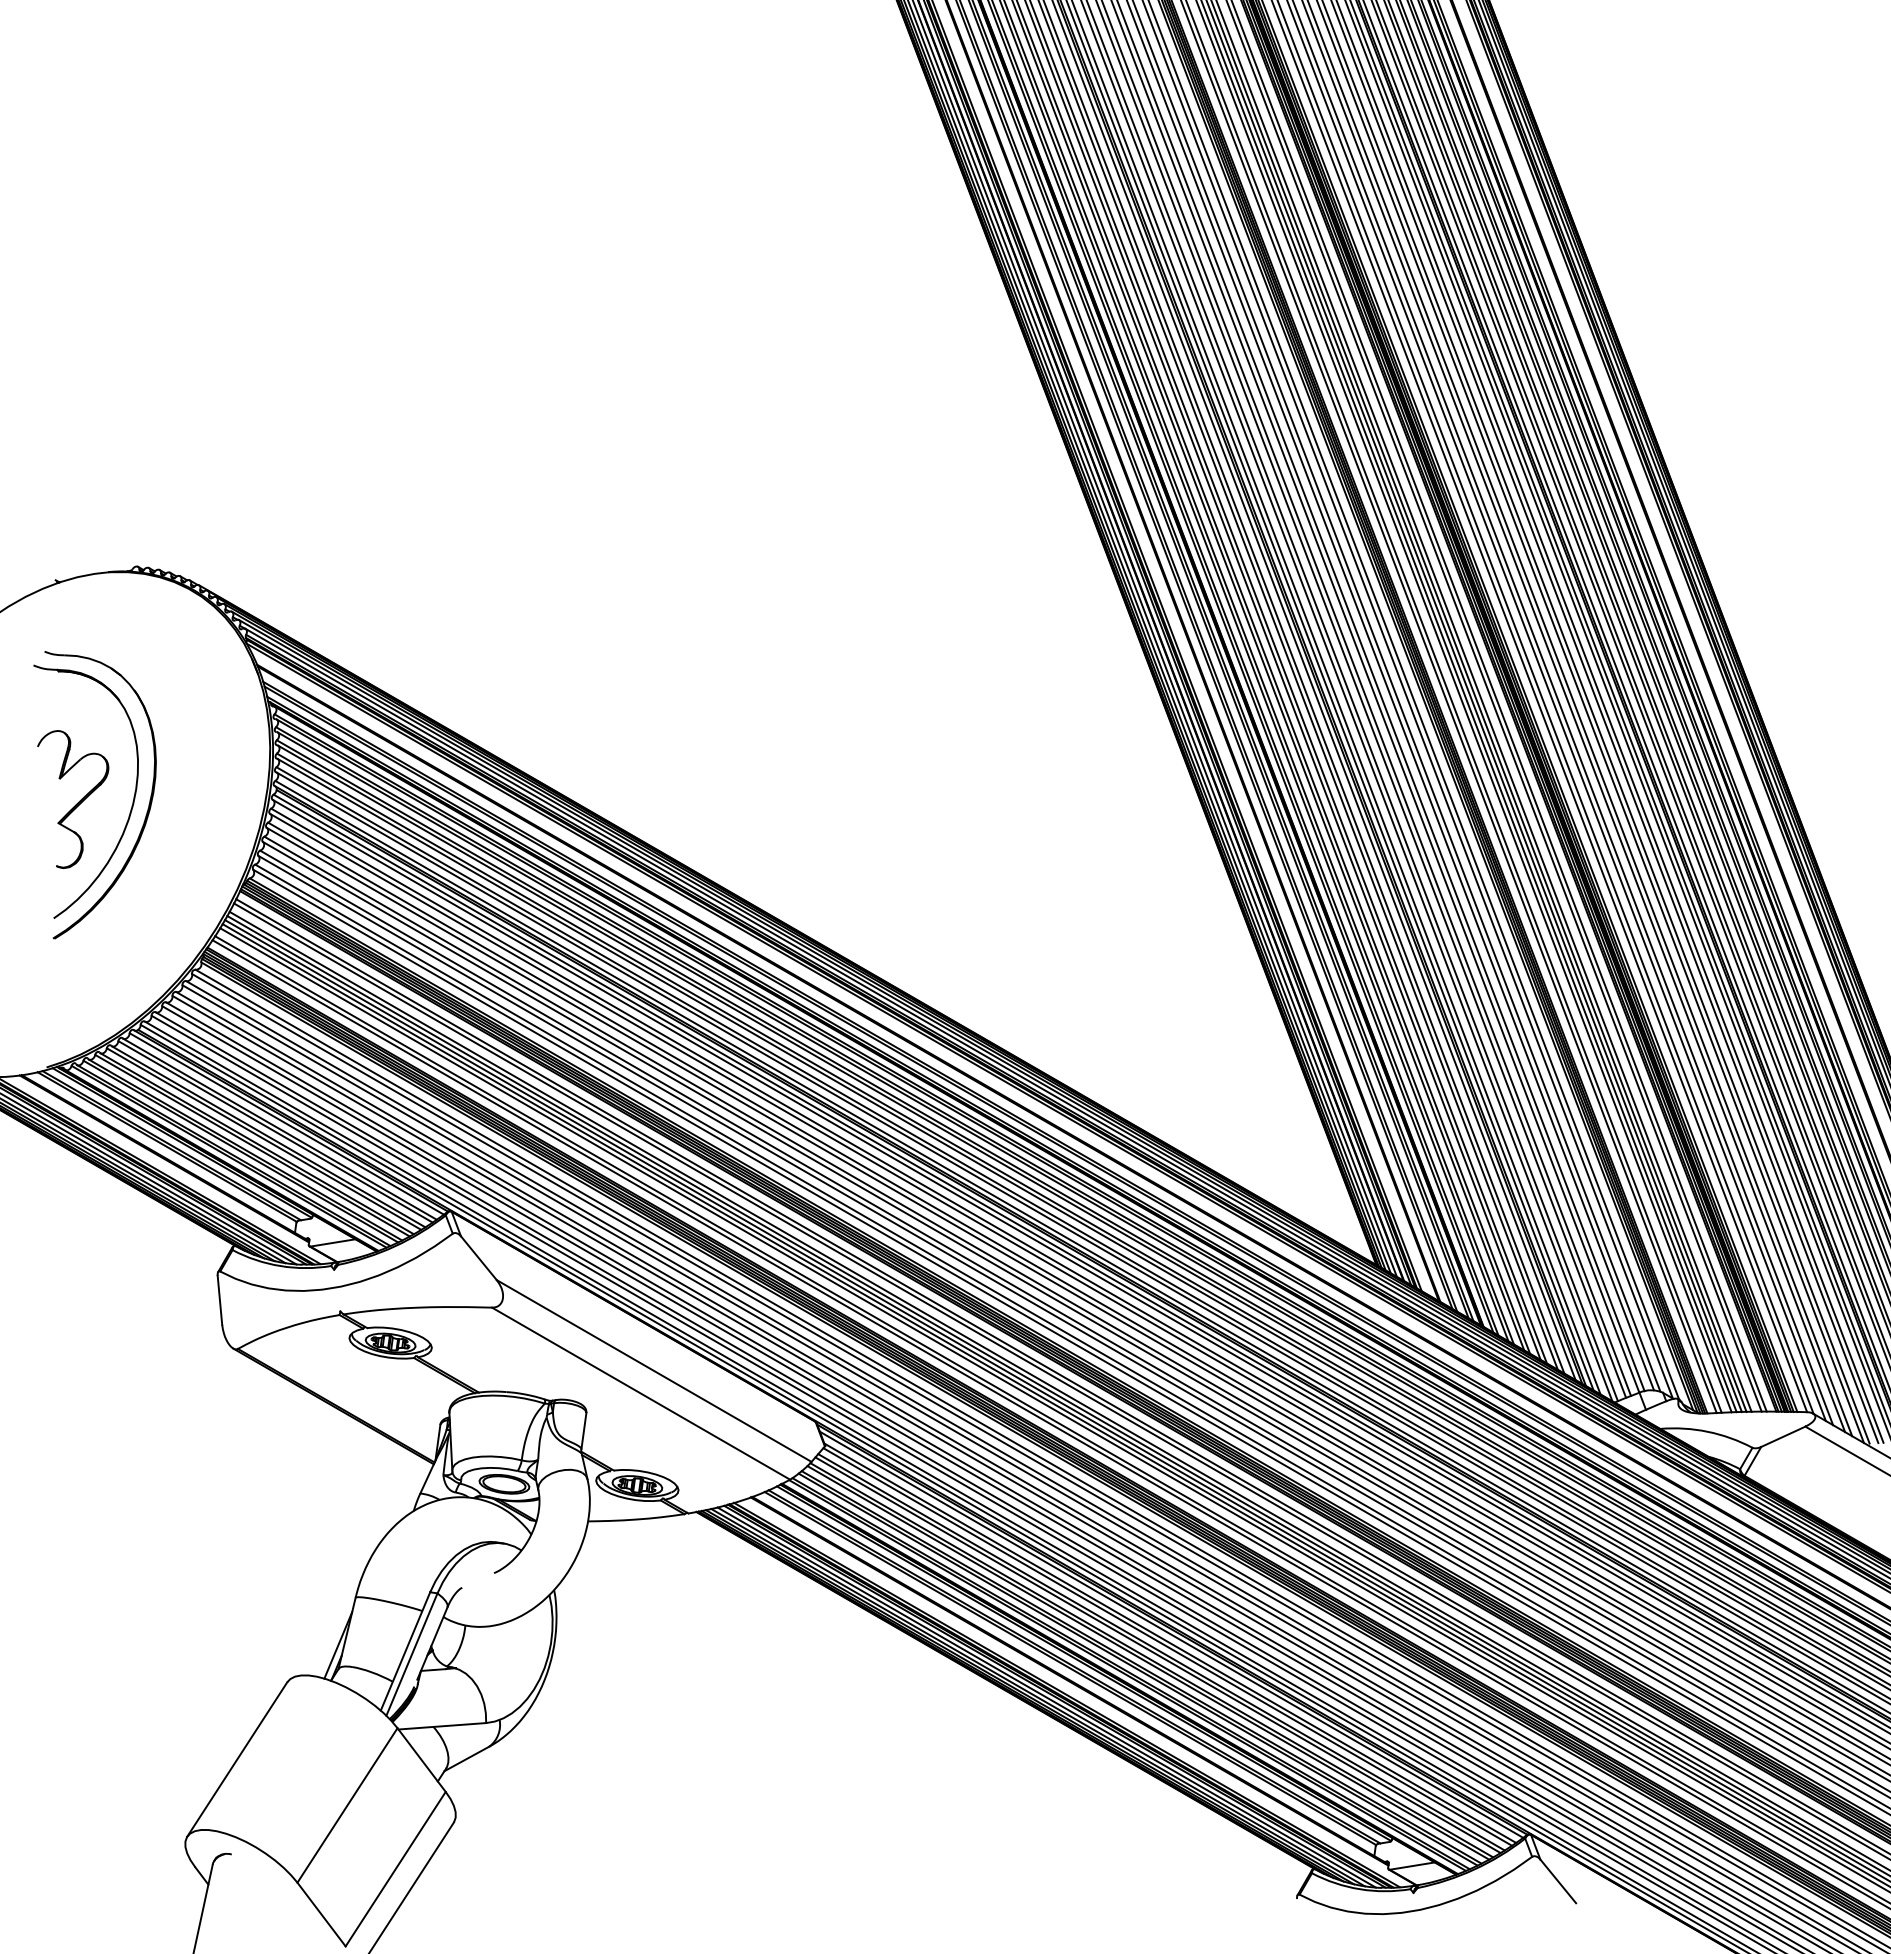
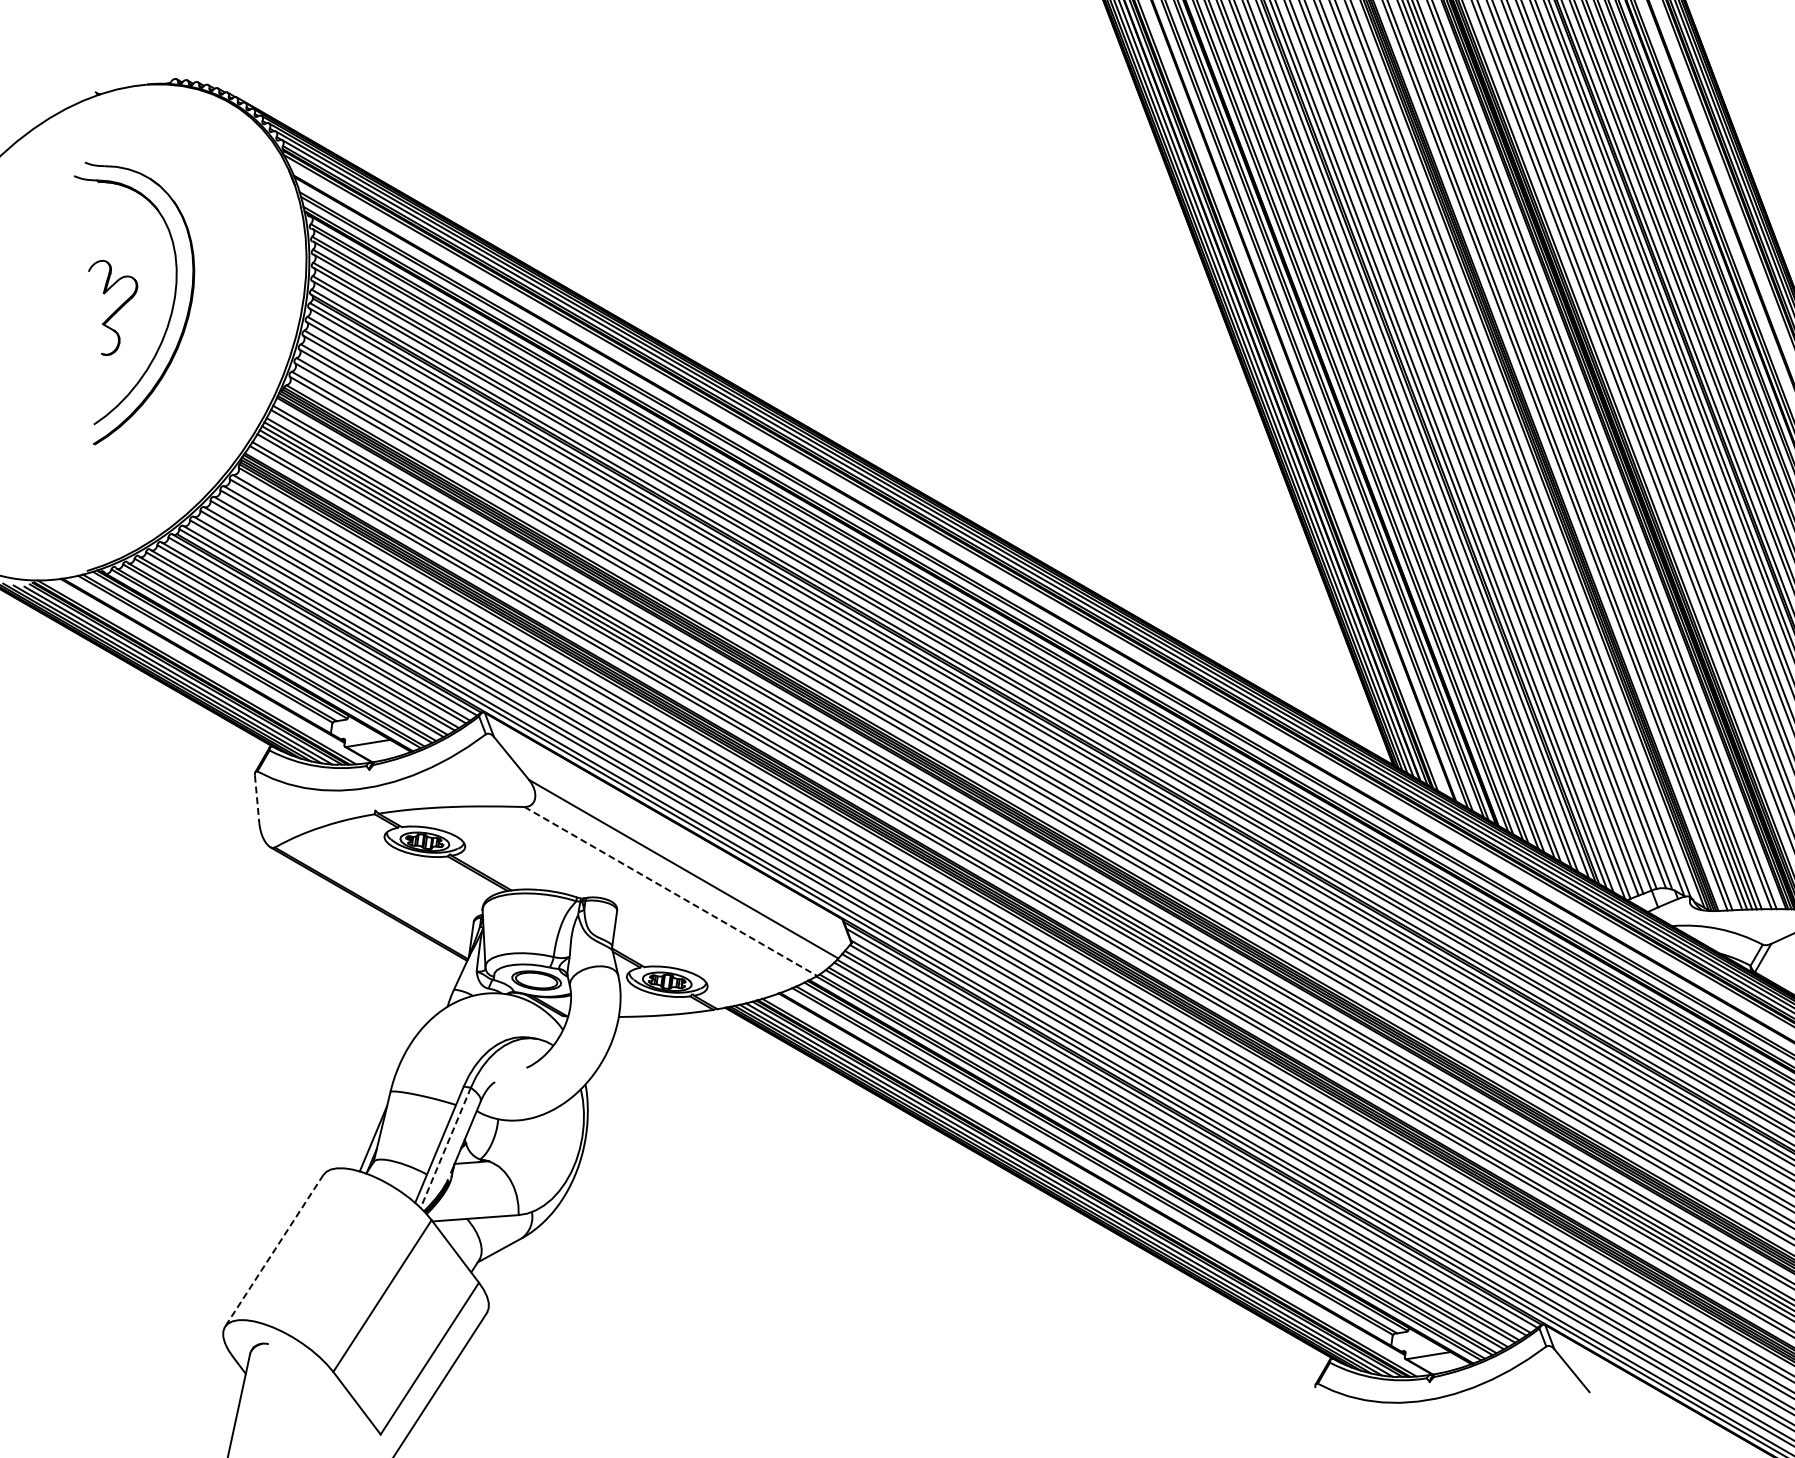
part: (73, 799) -> (113, 307), size x0.7
line: (219, 1300) -> (256, 799), solid -> dashed
line: (641, 1393) -> (671, 891), solid -> dashed
line: (411, 1655) -> (445, 1148), solid -> dashed
line: (237, 1759) -> (274, 1250), solid -> dashed

